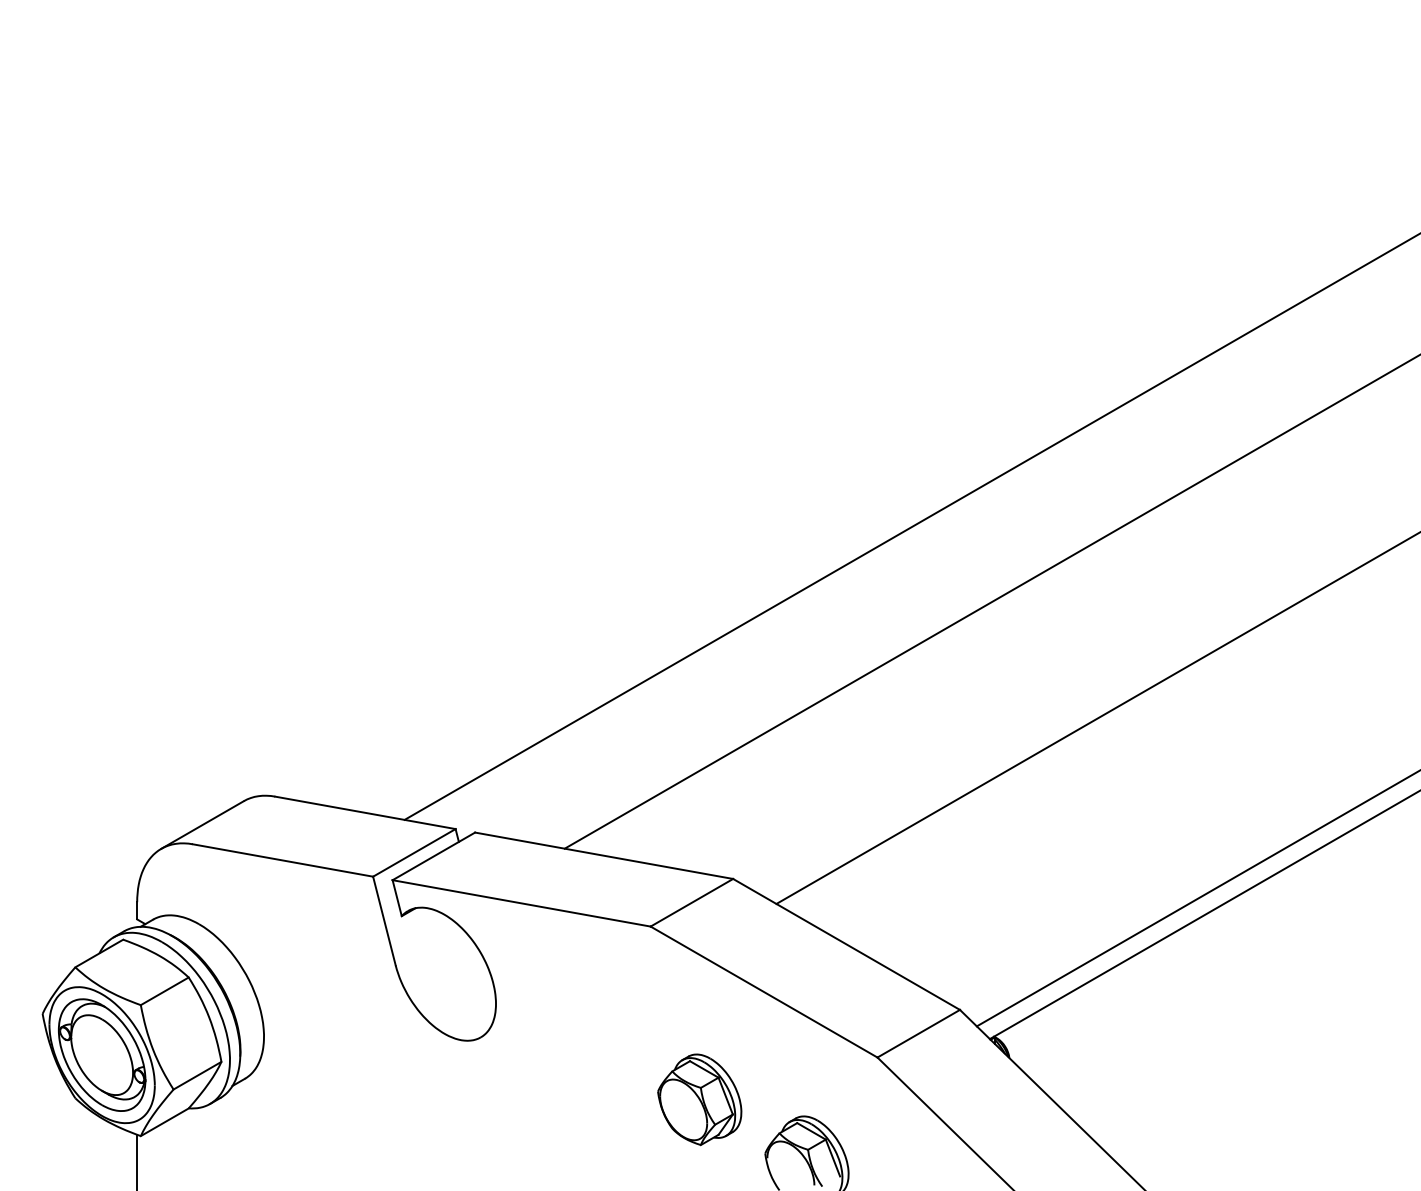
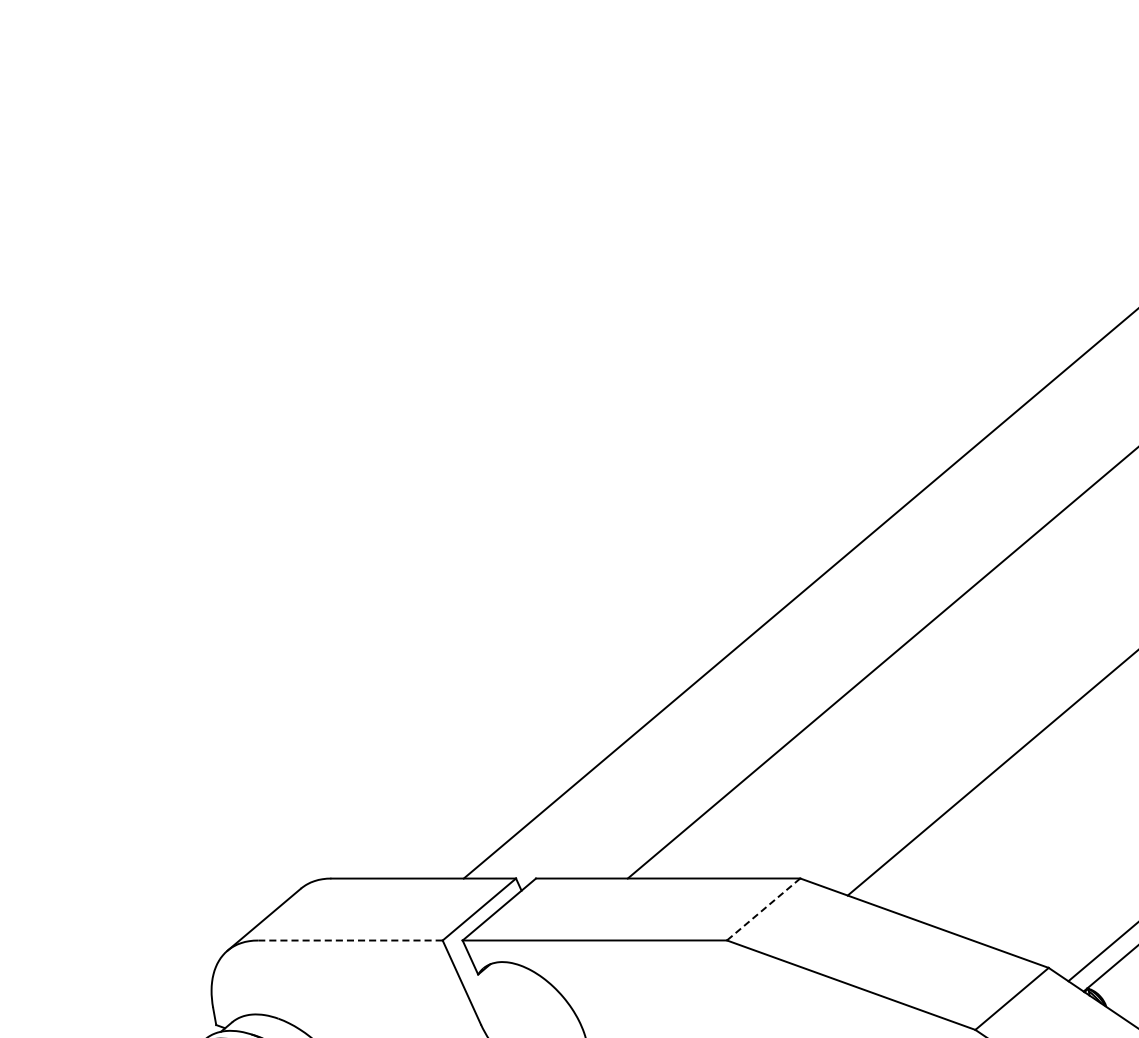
line: (282, 860) -> (349, 940), solid -> dashed
line: (691, 902) -> (763, 909), solid -> dashed

